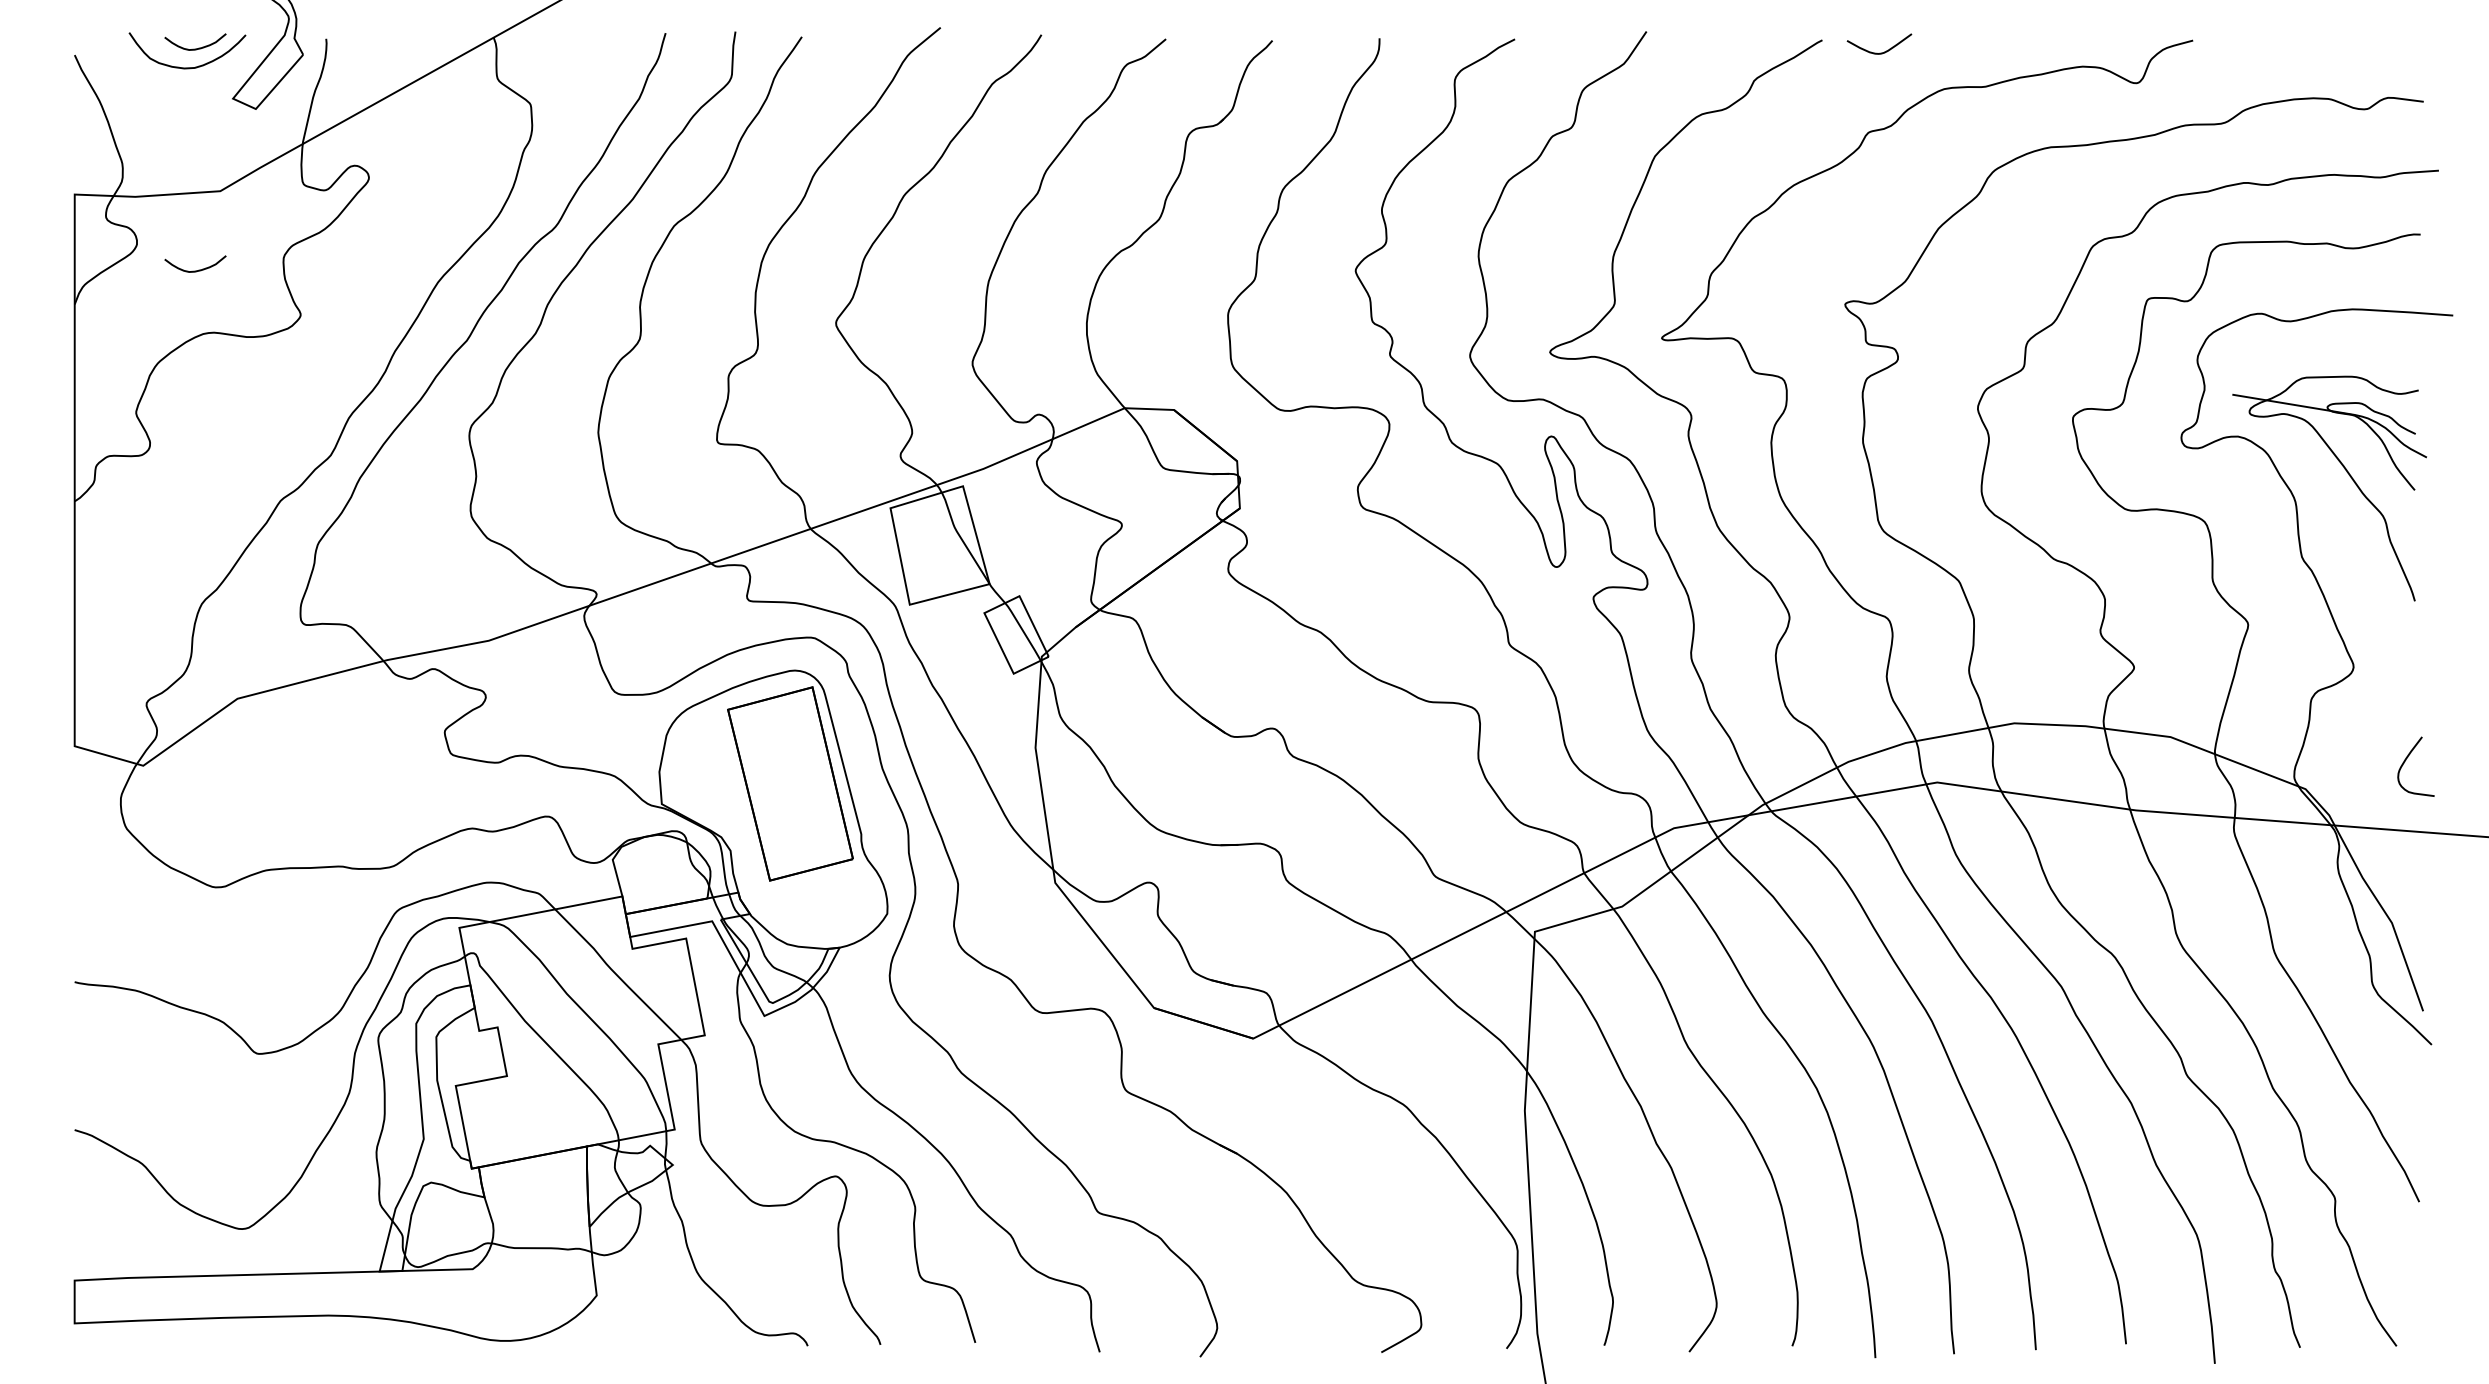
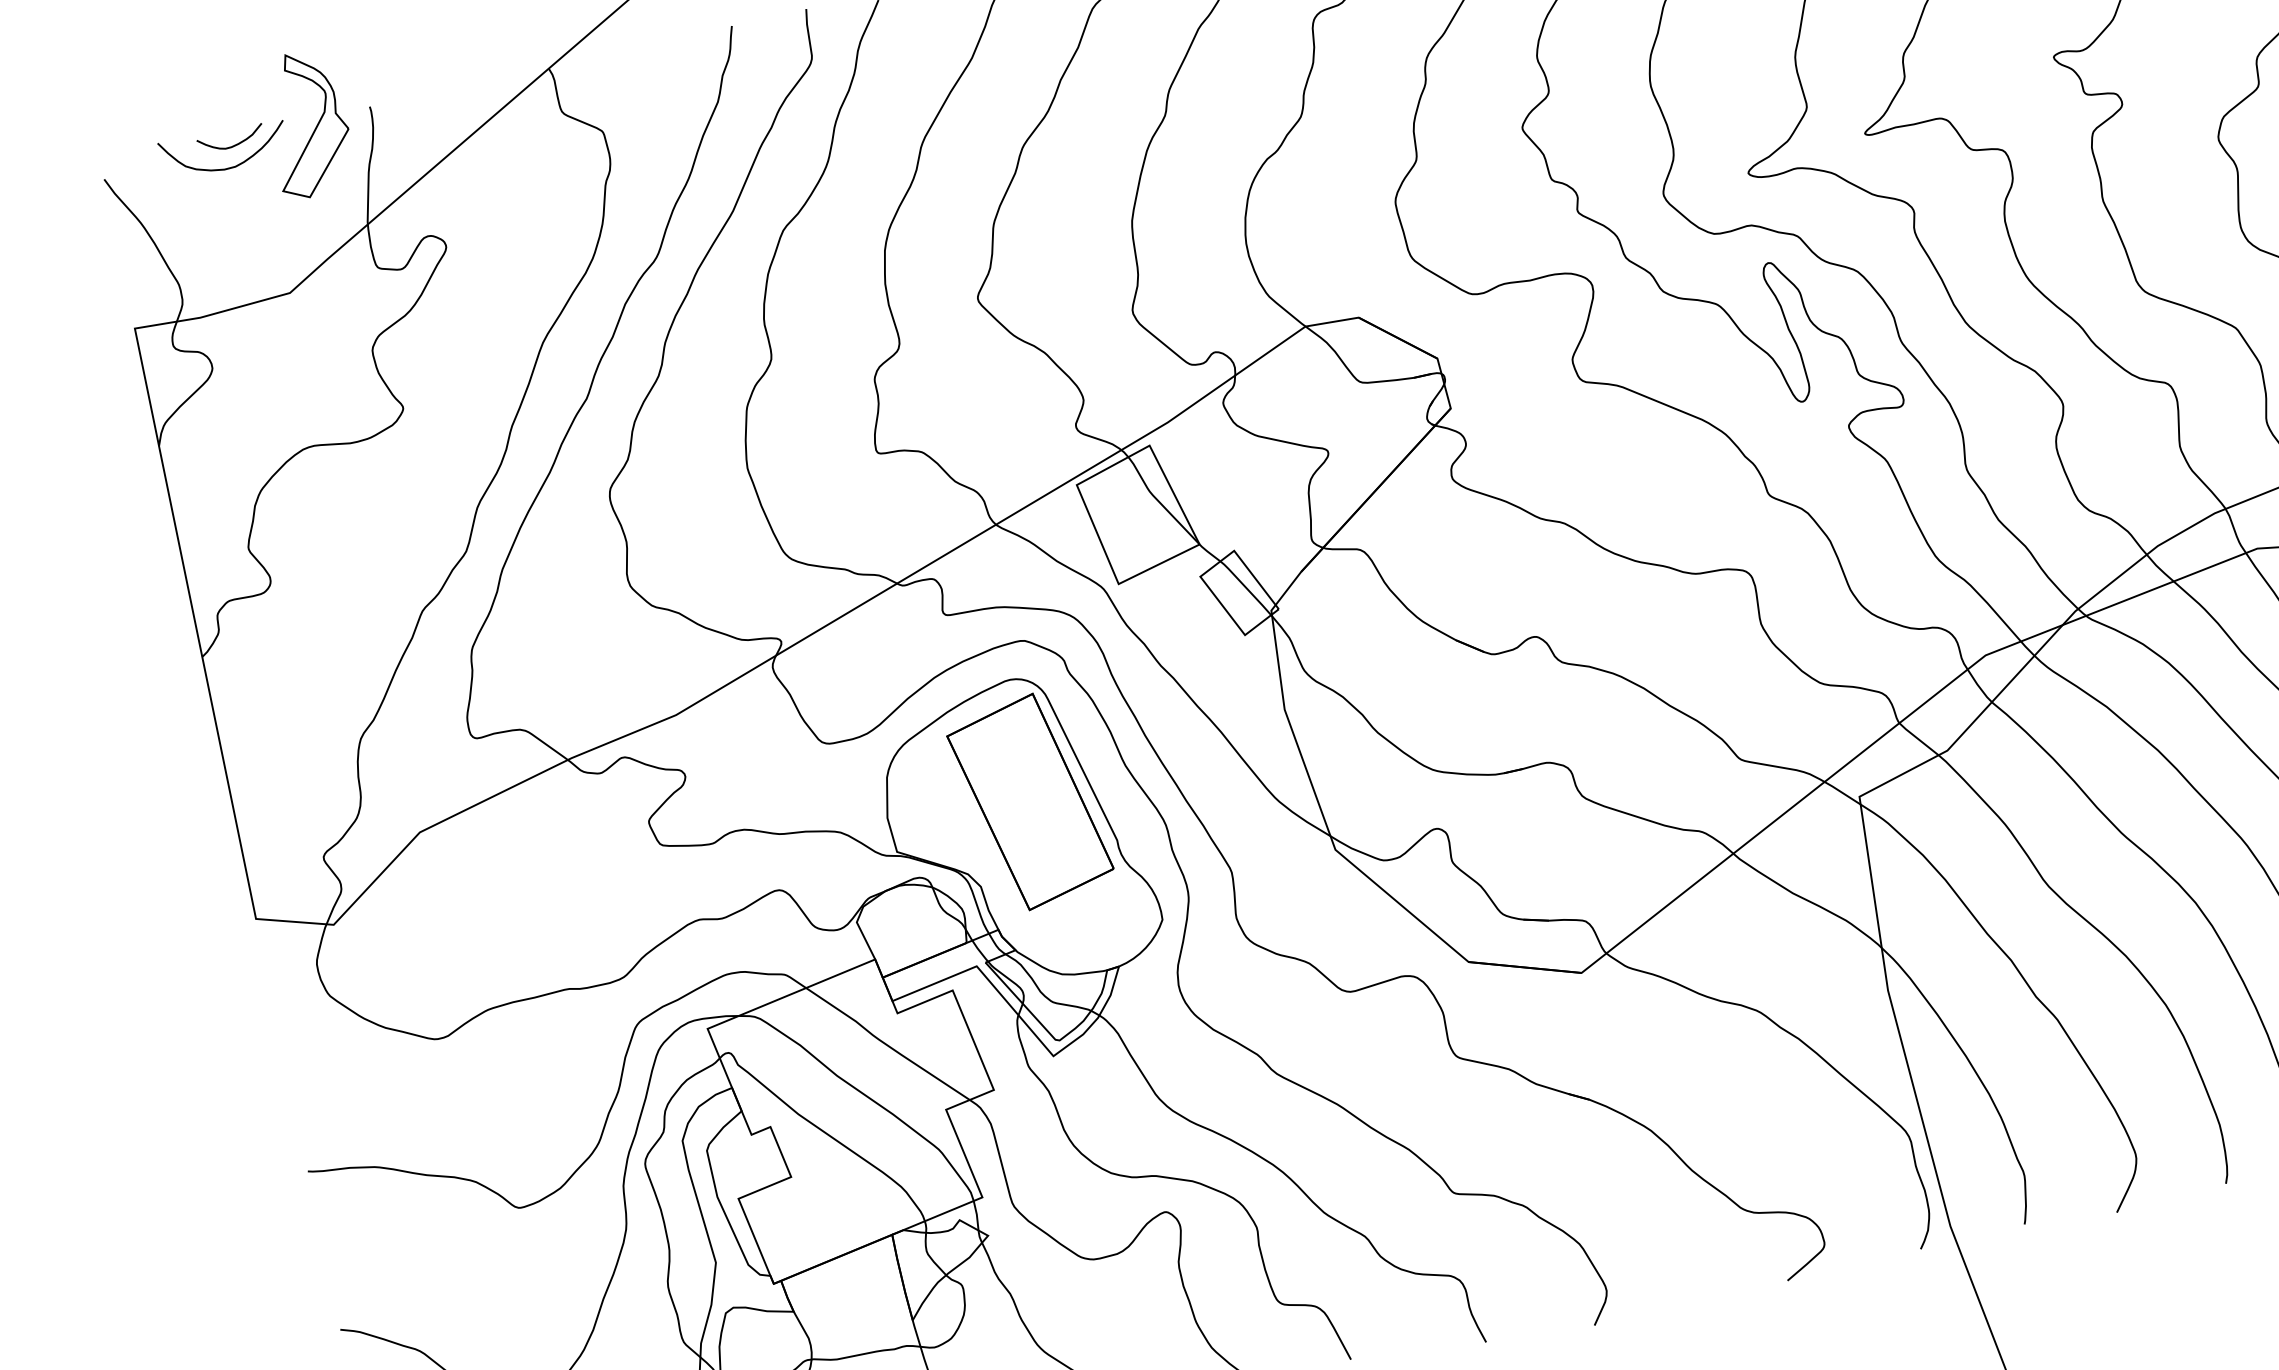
curve: (198, 269) -> (283, 381), removed

